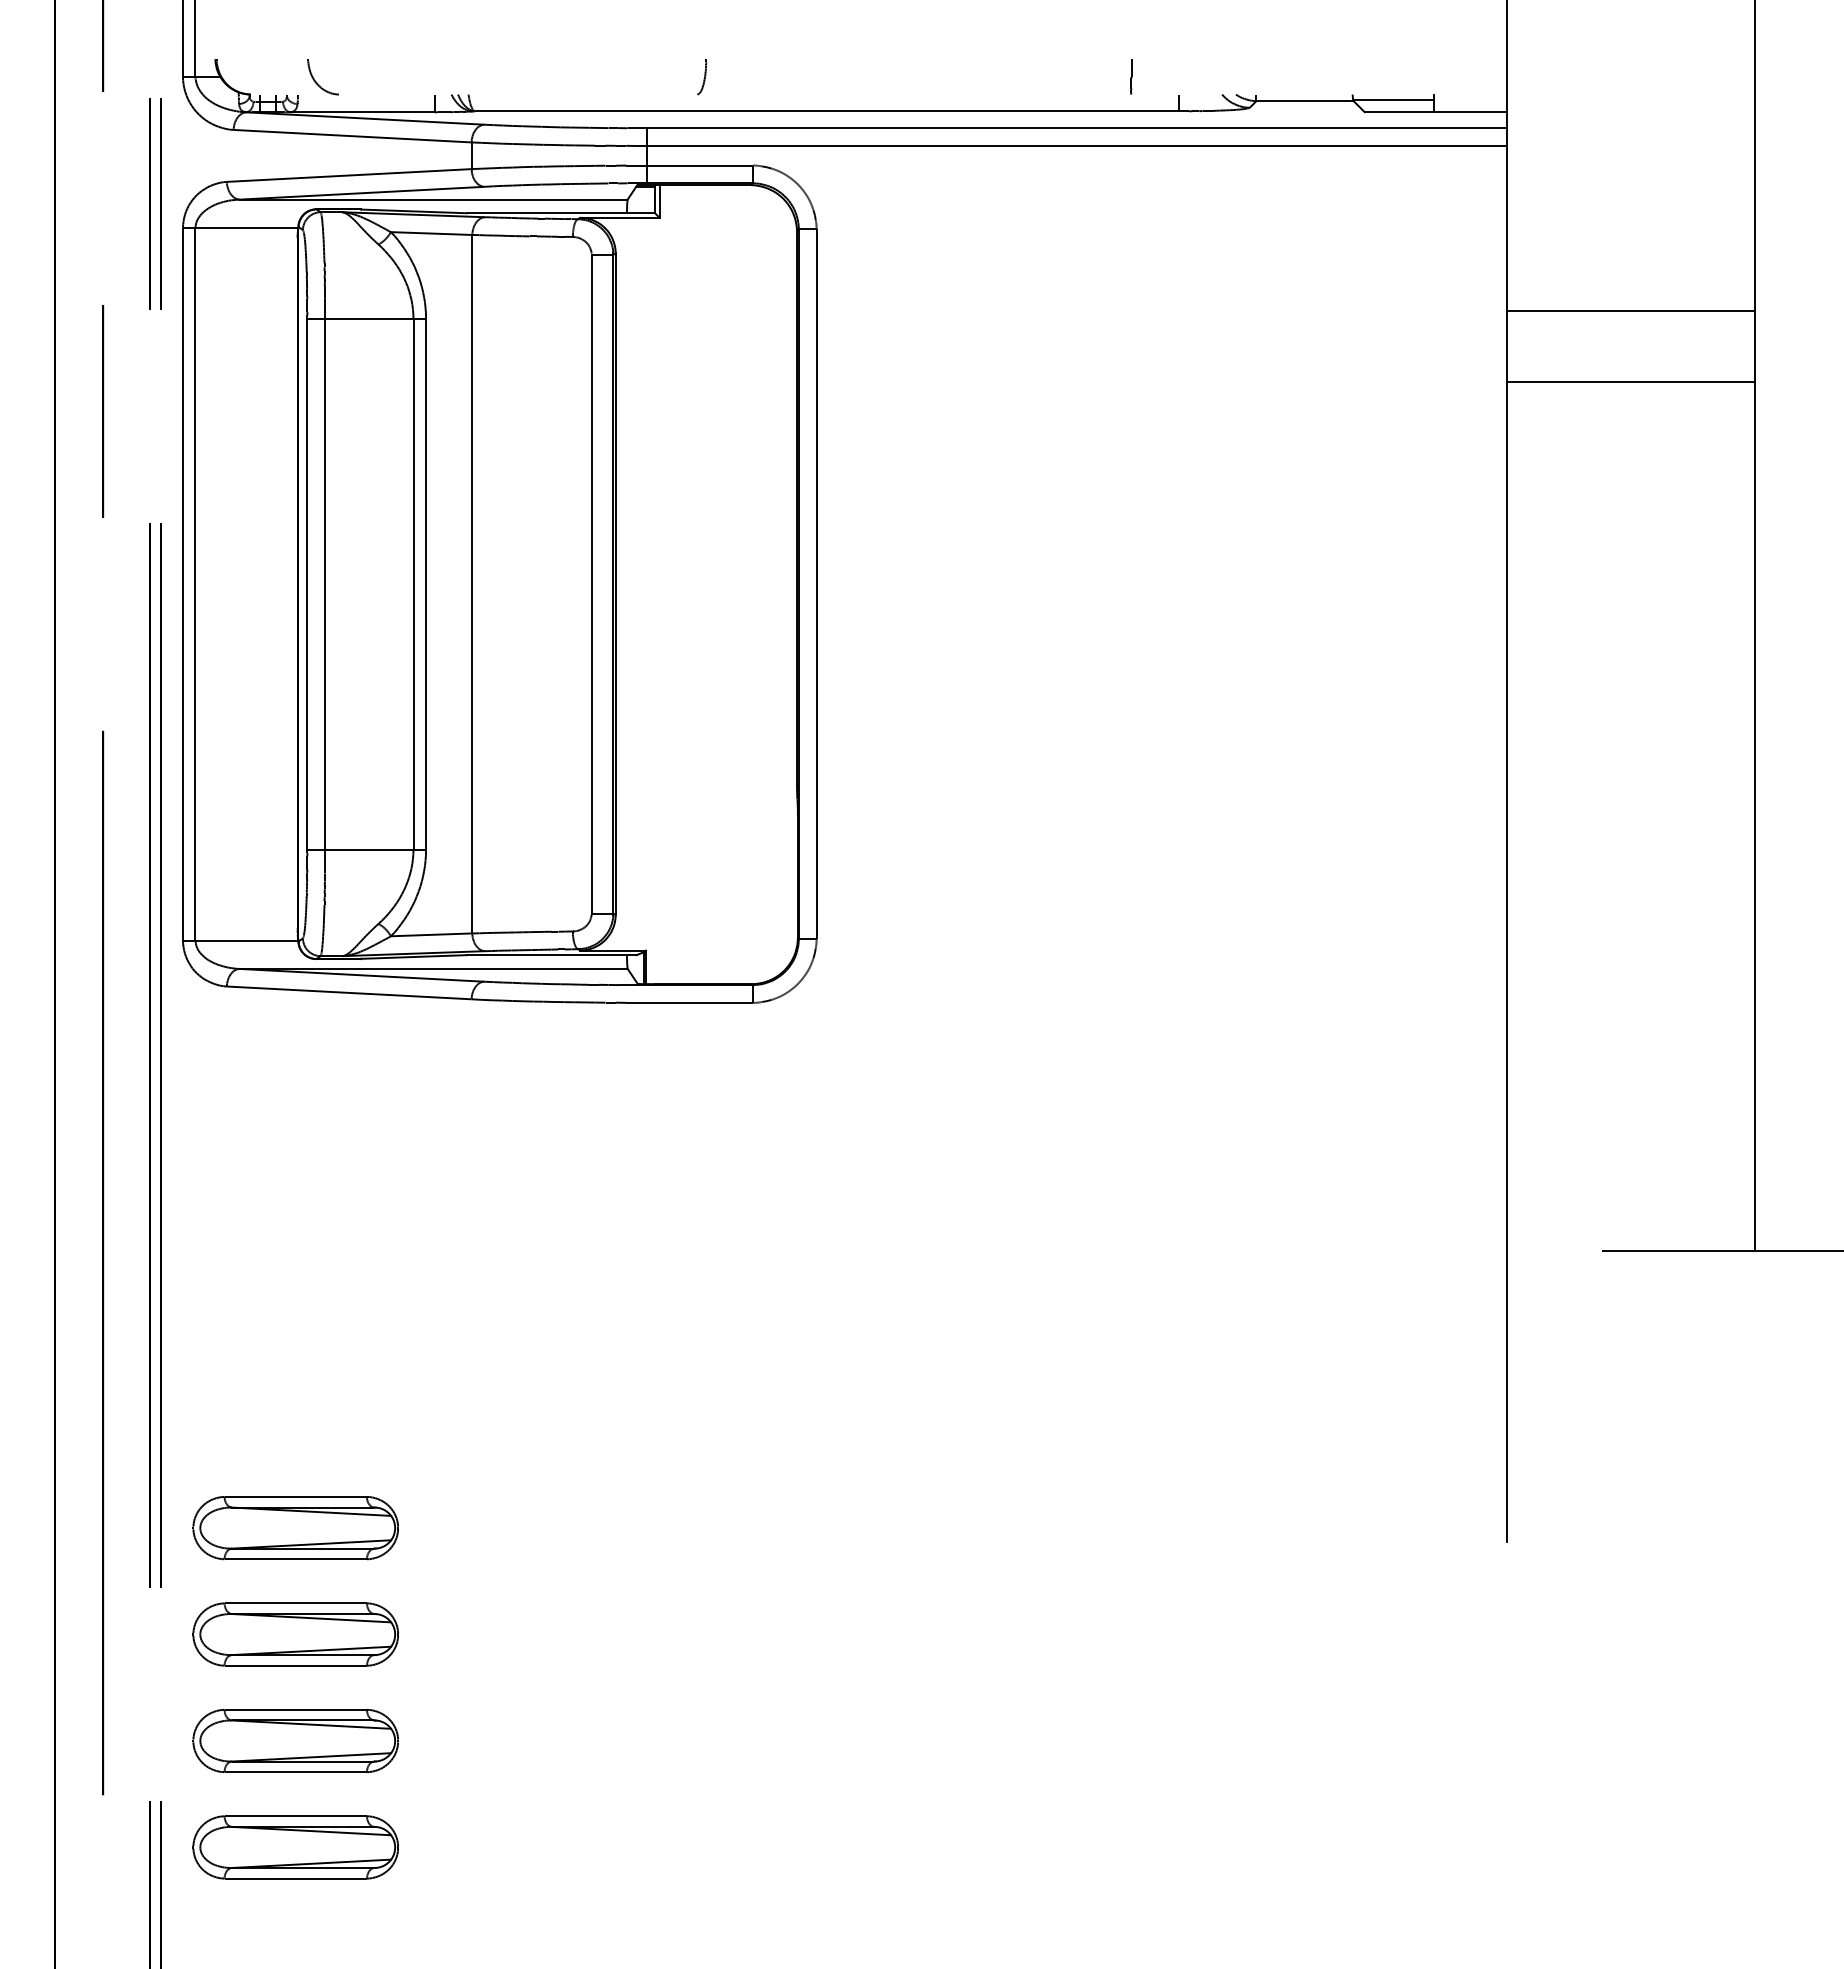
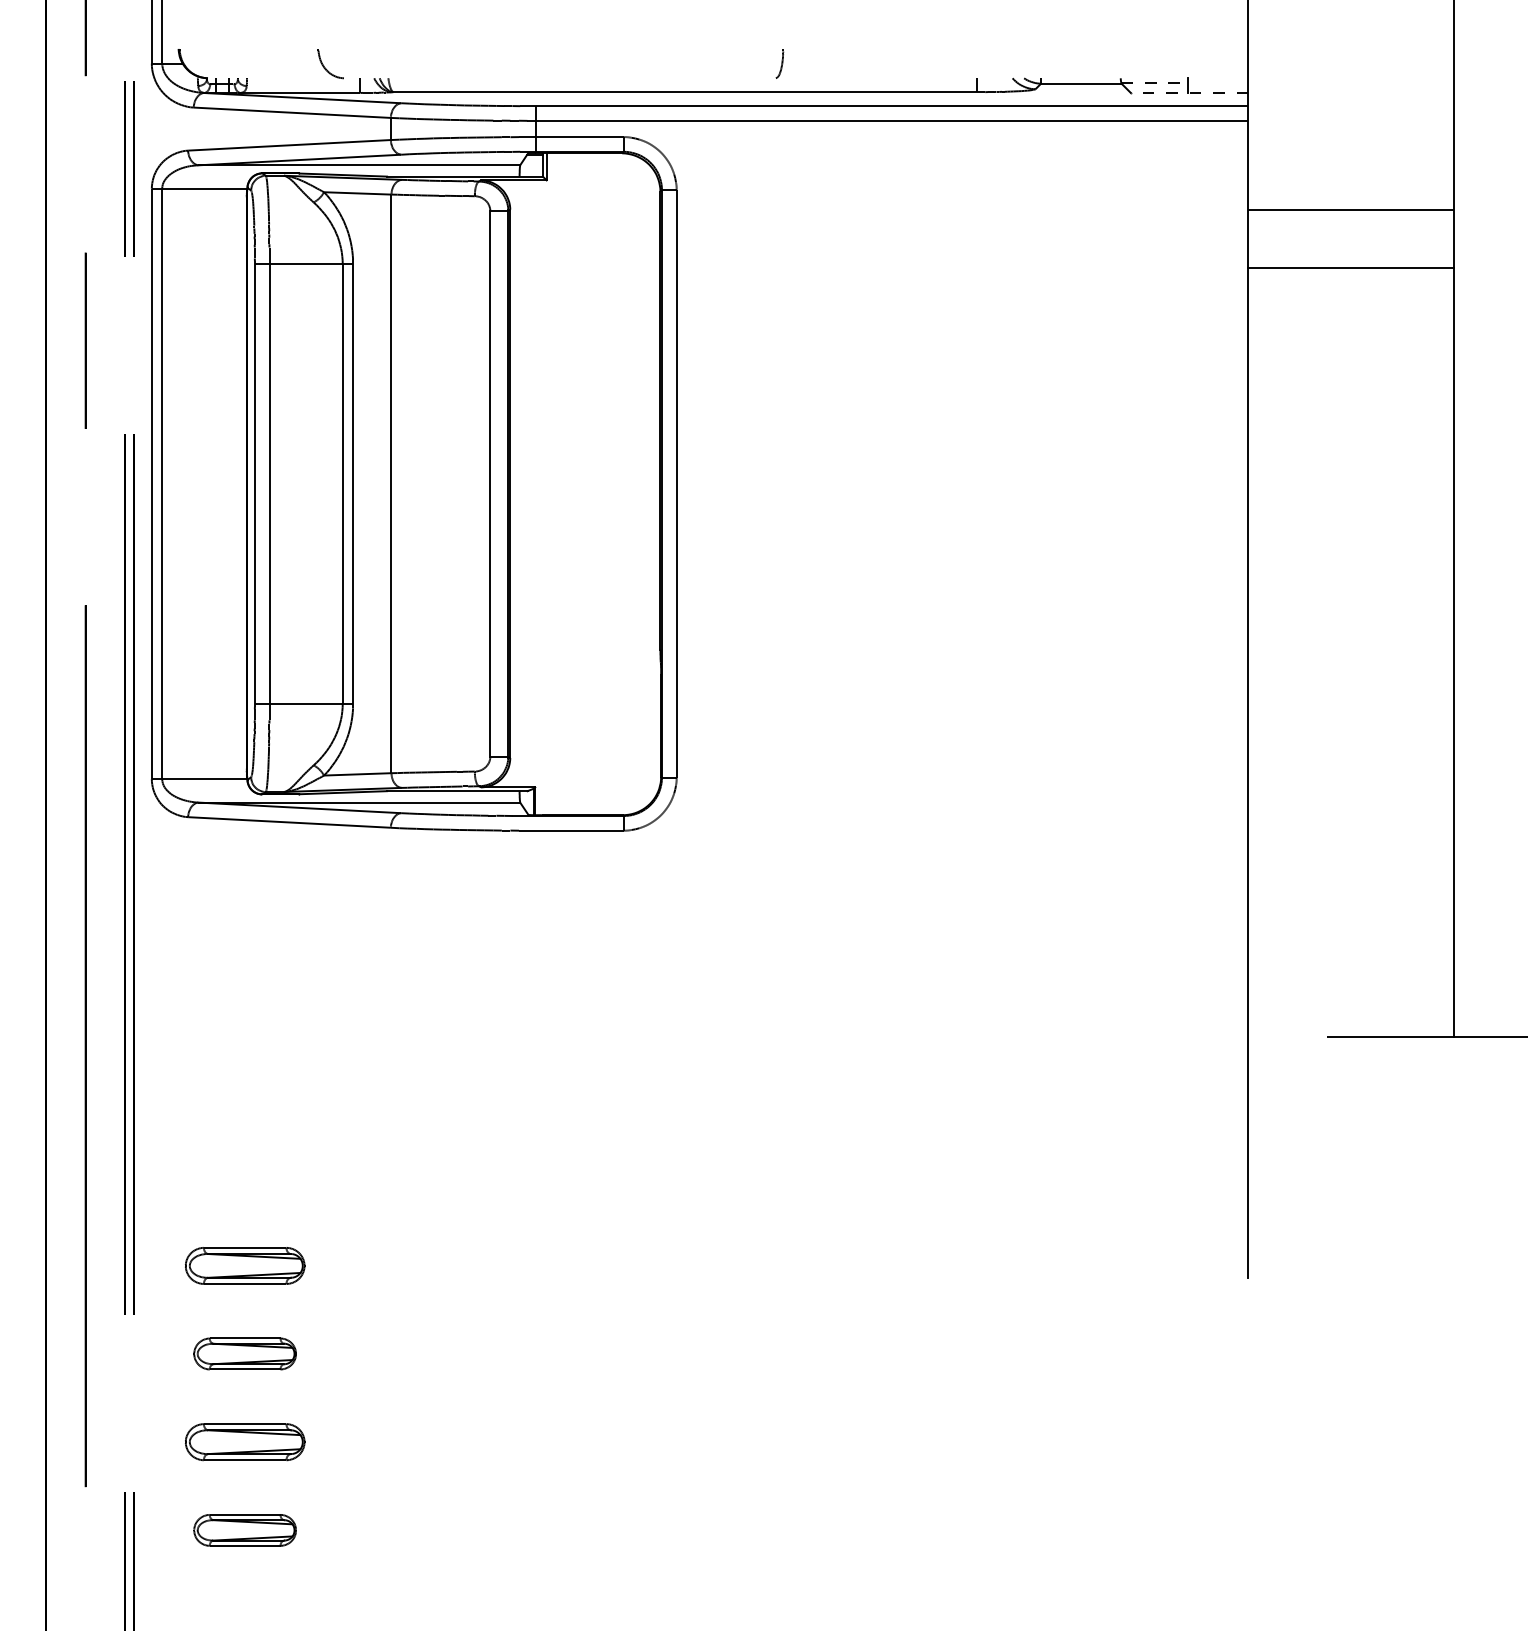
curve: (1131, 76) -> (937, 63), removed
curve: (703, 78) -> (780, 64), moved
curve: (317, 82) -> (326, 68), moved
line: (1394, 100) -> (1155, 83), solid -> dashed
line: (1435, 112) -> (1189, 93), solid -> dashed
line: (1630, 311) -> (1350, 209), moved
line: (1630, 382) -> (1350, 267), moved
part: (295, 1528) -> (245, 1266), size x0.7
part: (295, 1634) -> (245, 1353), size x0.6
part: (295, 1740) -> (245, 1441), size x0.7
part: (295, 1847) -> (245, 1530), size x0.6

